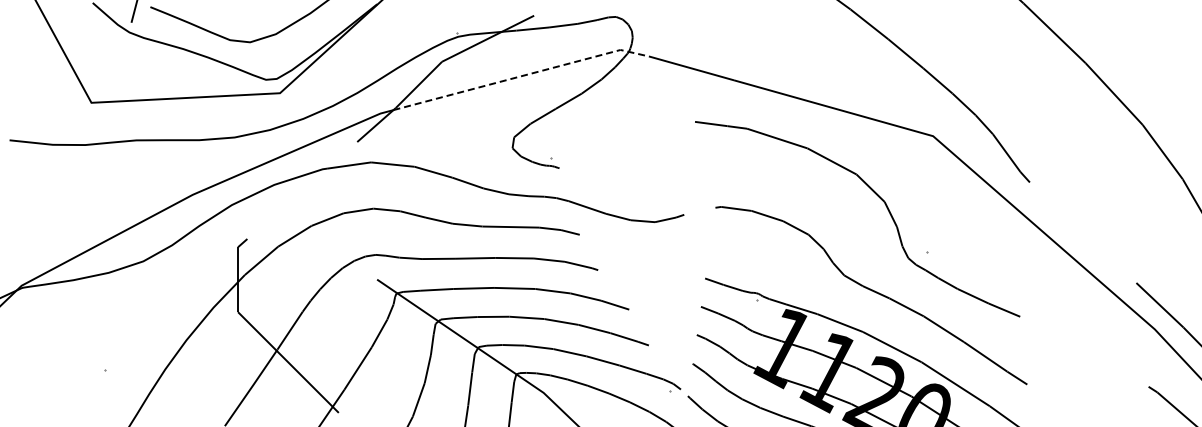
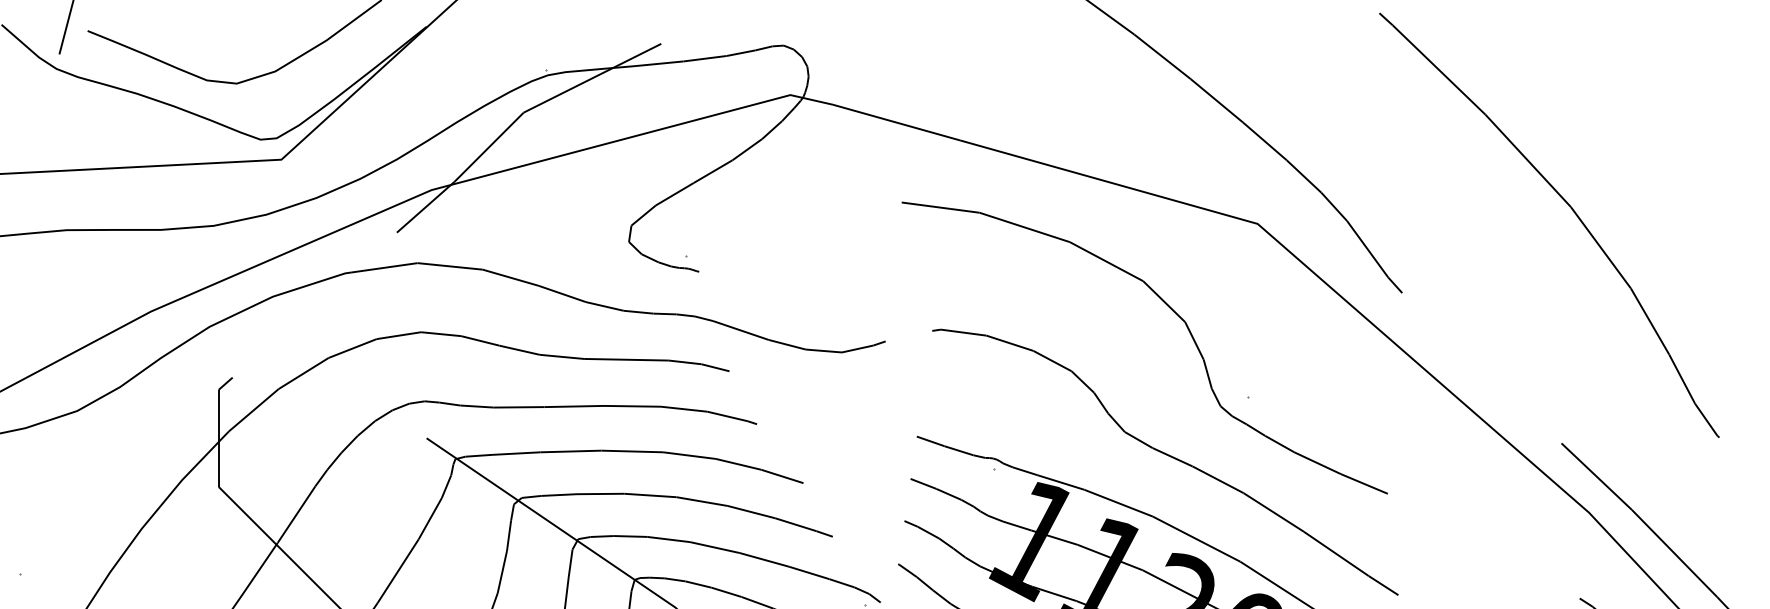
line: (521, 76) -> (642, 134), dashed -> solid

